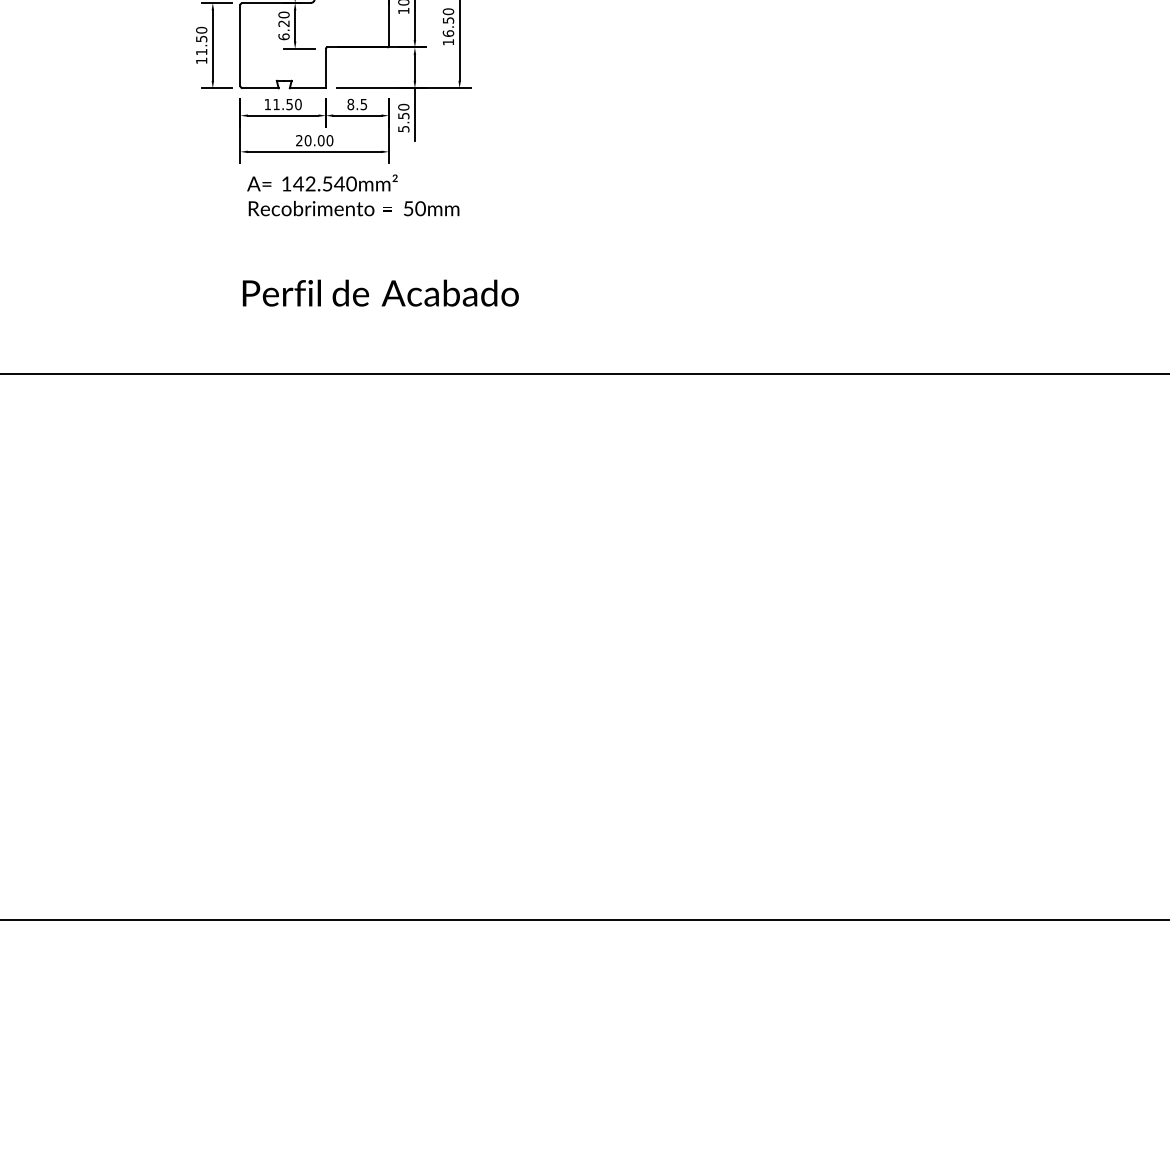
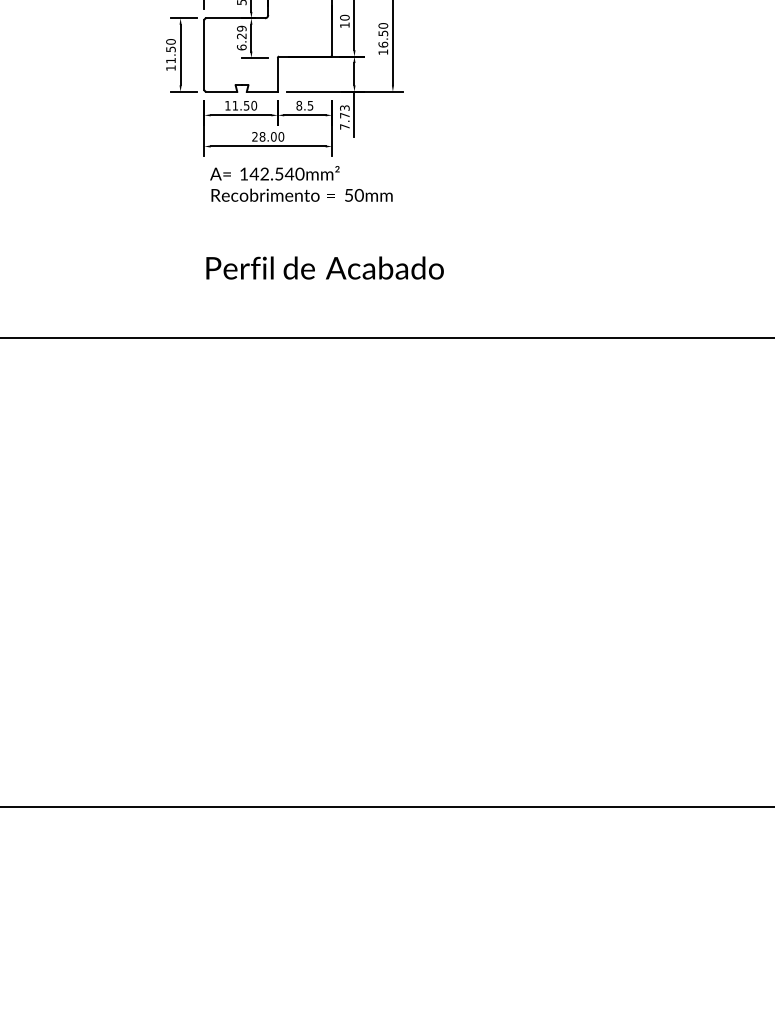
text: (283, 14) -> (241, 28), 6.20 -> 6.29
text: (403, 117) -> (344, 116), 5.50 -> 7.73
text: (307, 140) -> (262, 136), 20.00 -> 28.00

